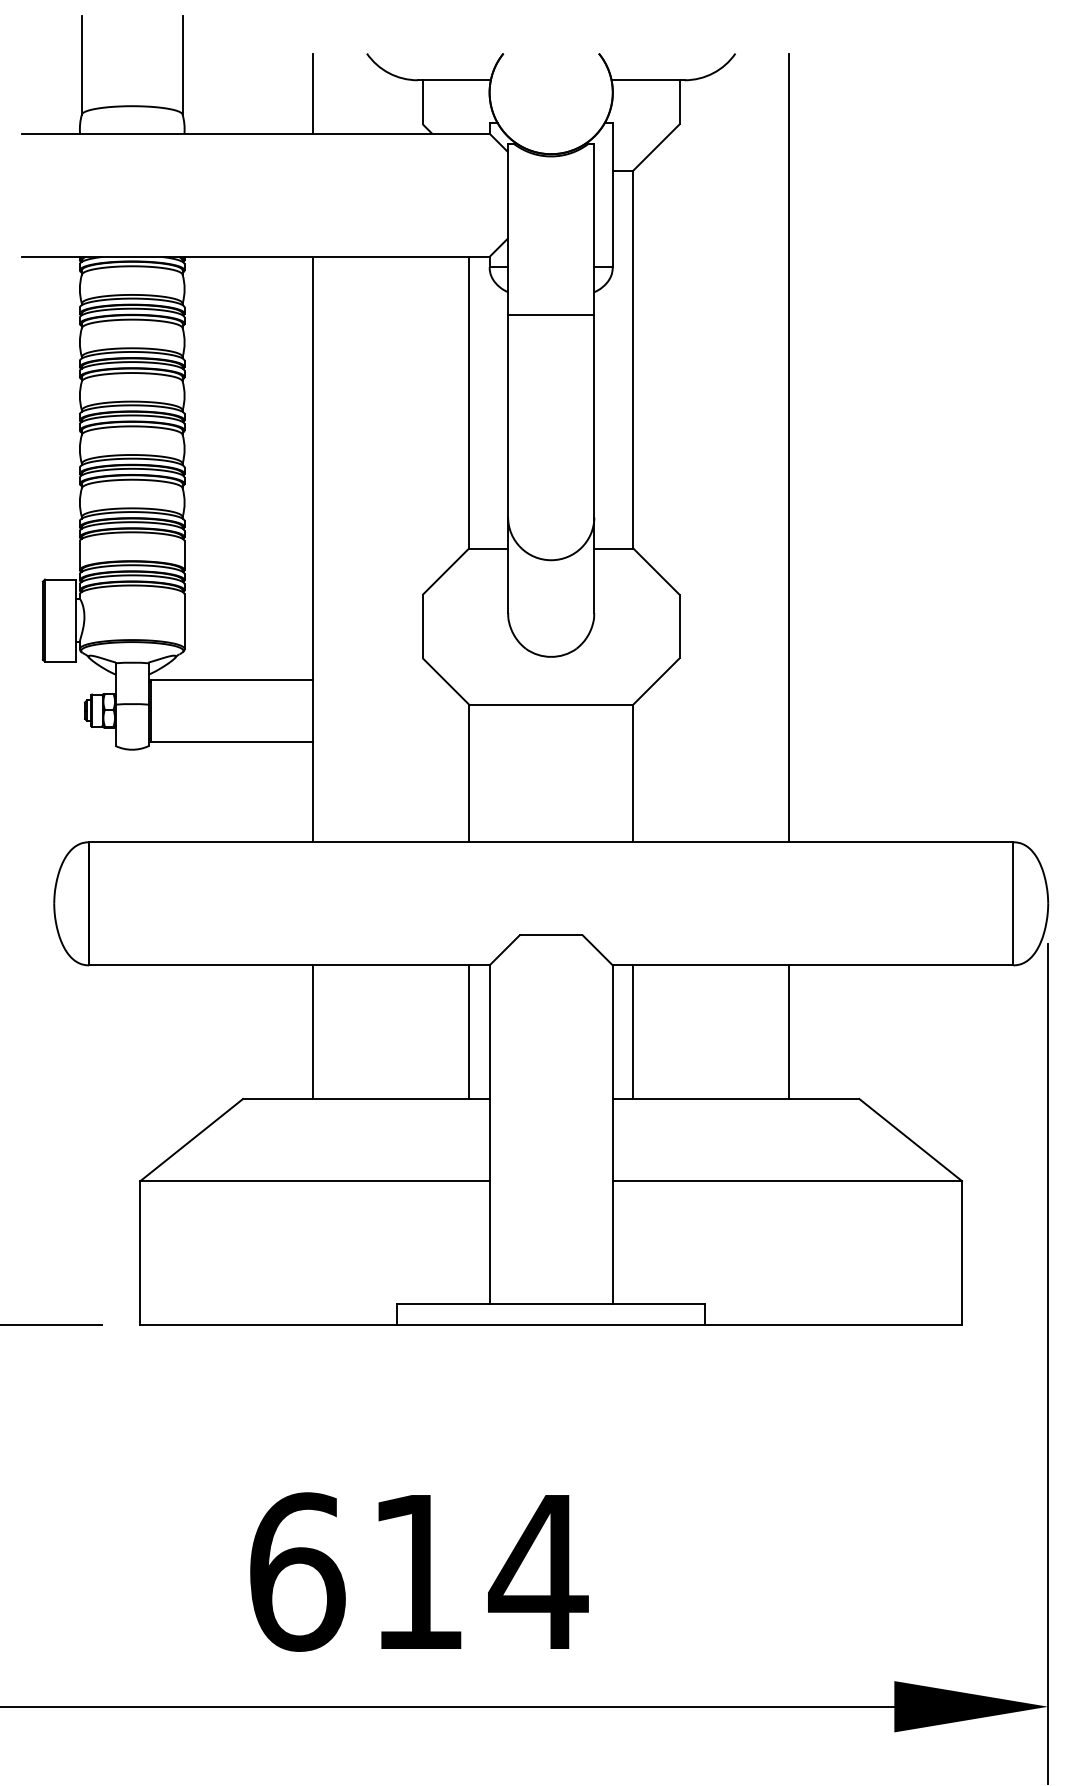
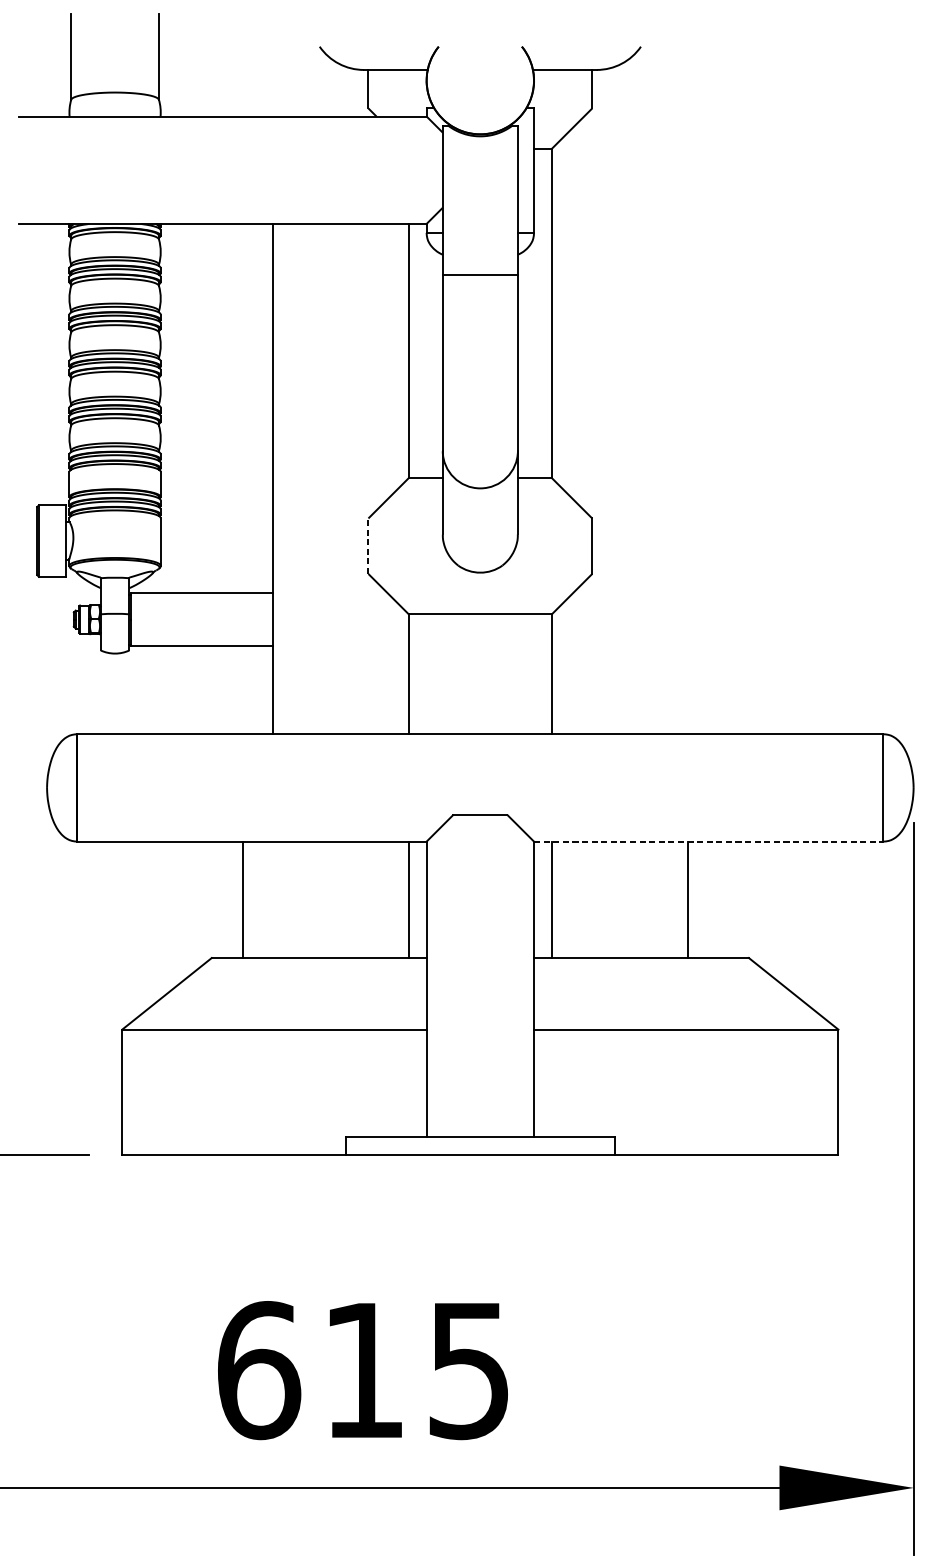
line: (312, 93) -> (272, 81), removed
line: (789, 447) -> (688, 390), removed
line: (422, 626) -> (368, 546), solid -> dashed
line: (813, 965) -> (709, 841), solid -> dashed
line: (312, 1031) -> (242, 899), moved
text: (538, 1573) -> (469, 1371), 614 -> 615

